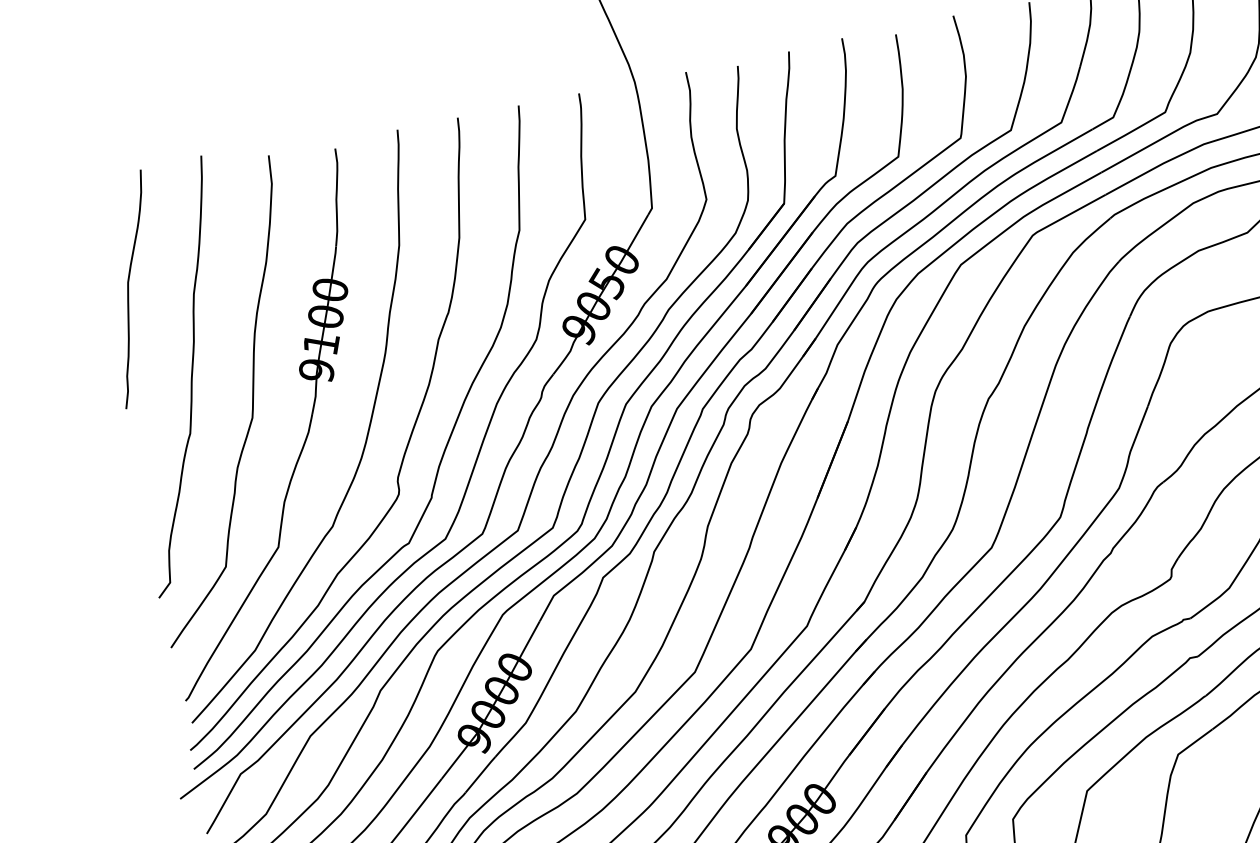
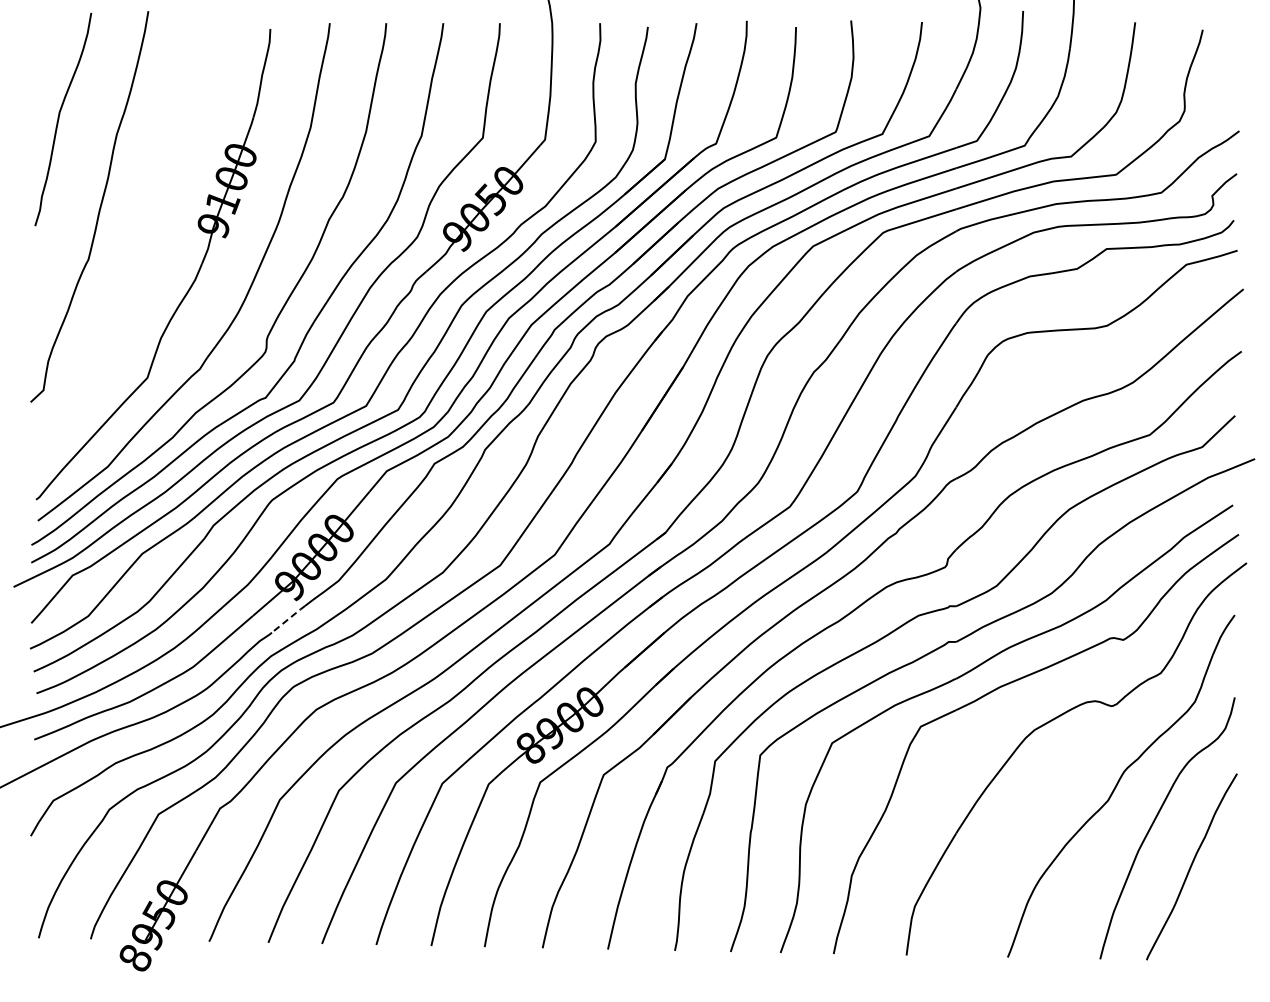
curve: (251, 402) -> (149, 242), removed
line: (480, 773) -> (288, 618), solid -> dashed

